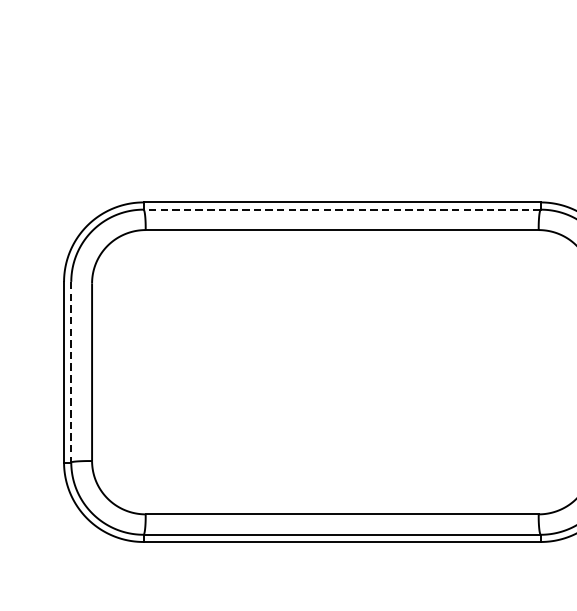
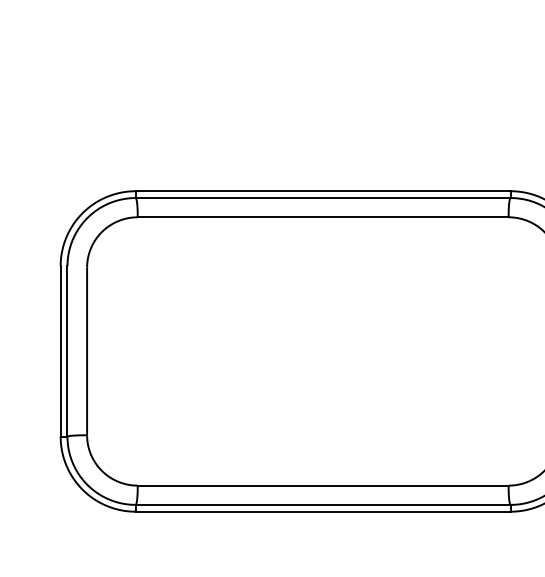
line: (342, 210) -> (323, 198), dashed -> solid
line: (71, 372) -> (67, 351), dashed -> solid

